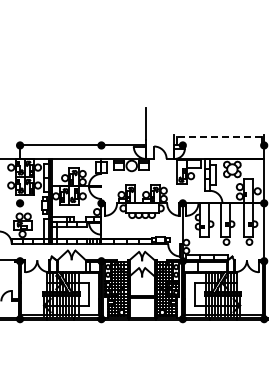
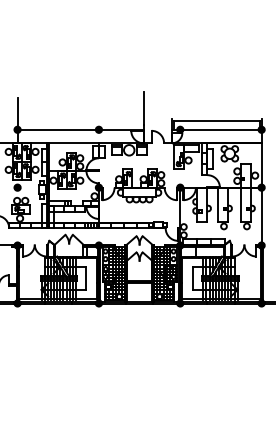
line: (19, 127) -> (17, 111), added
line: (219, 137) -> (216, 121), dashed -> solid
line: (223, 145) -> (220, 129), added

